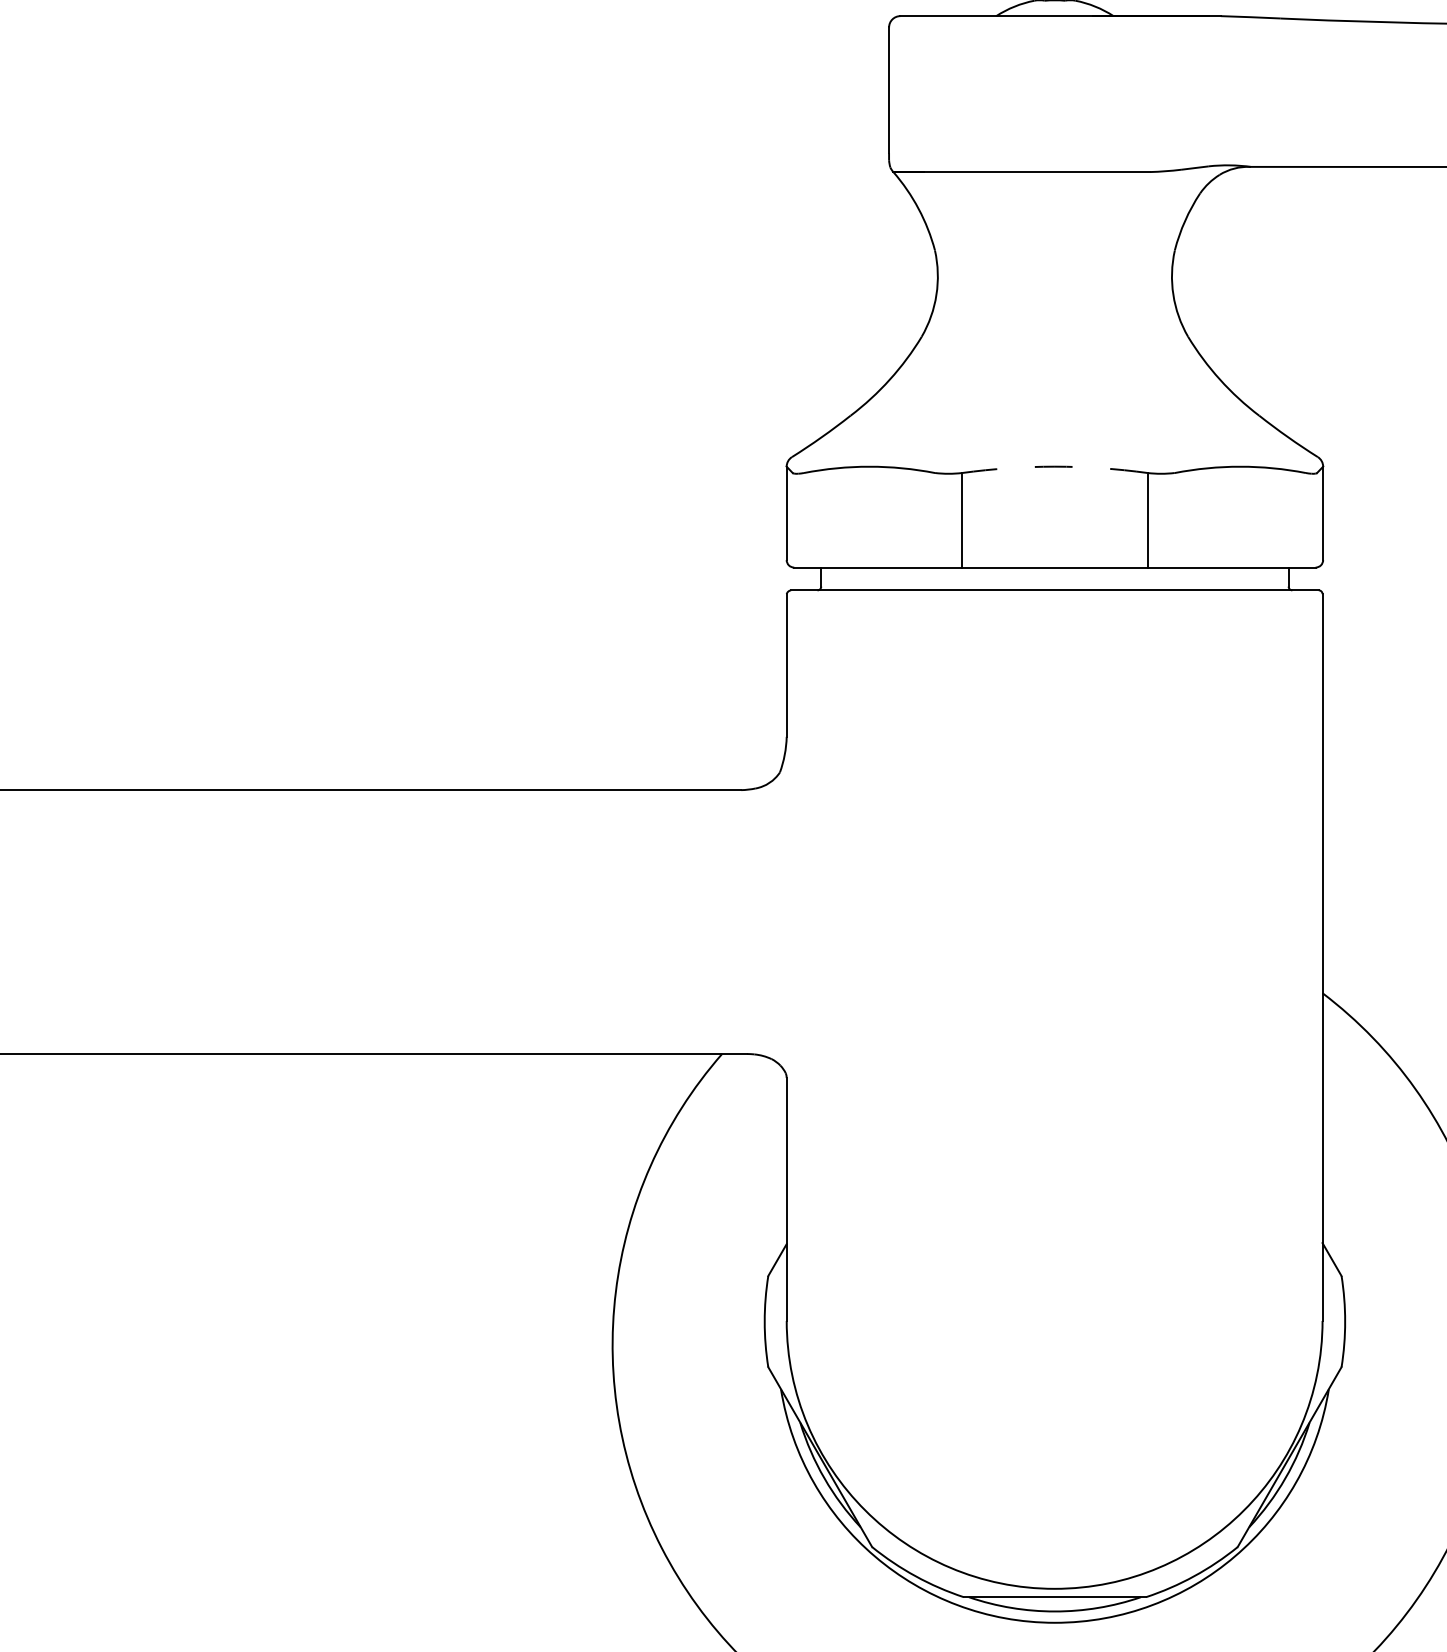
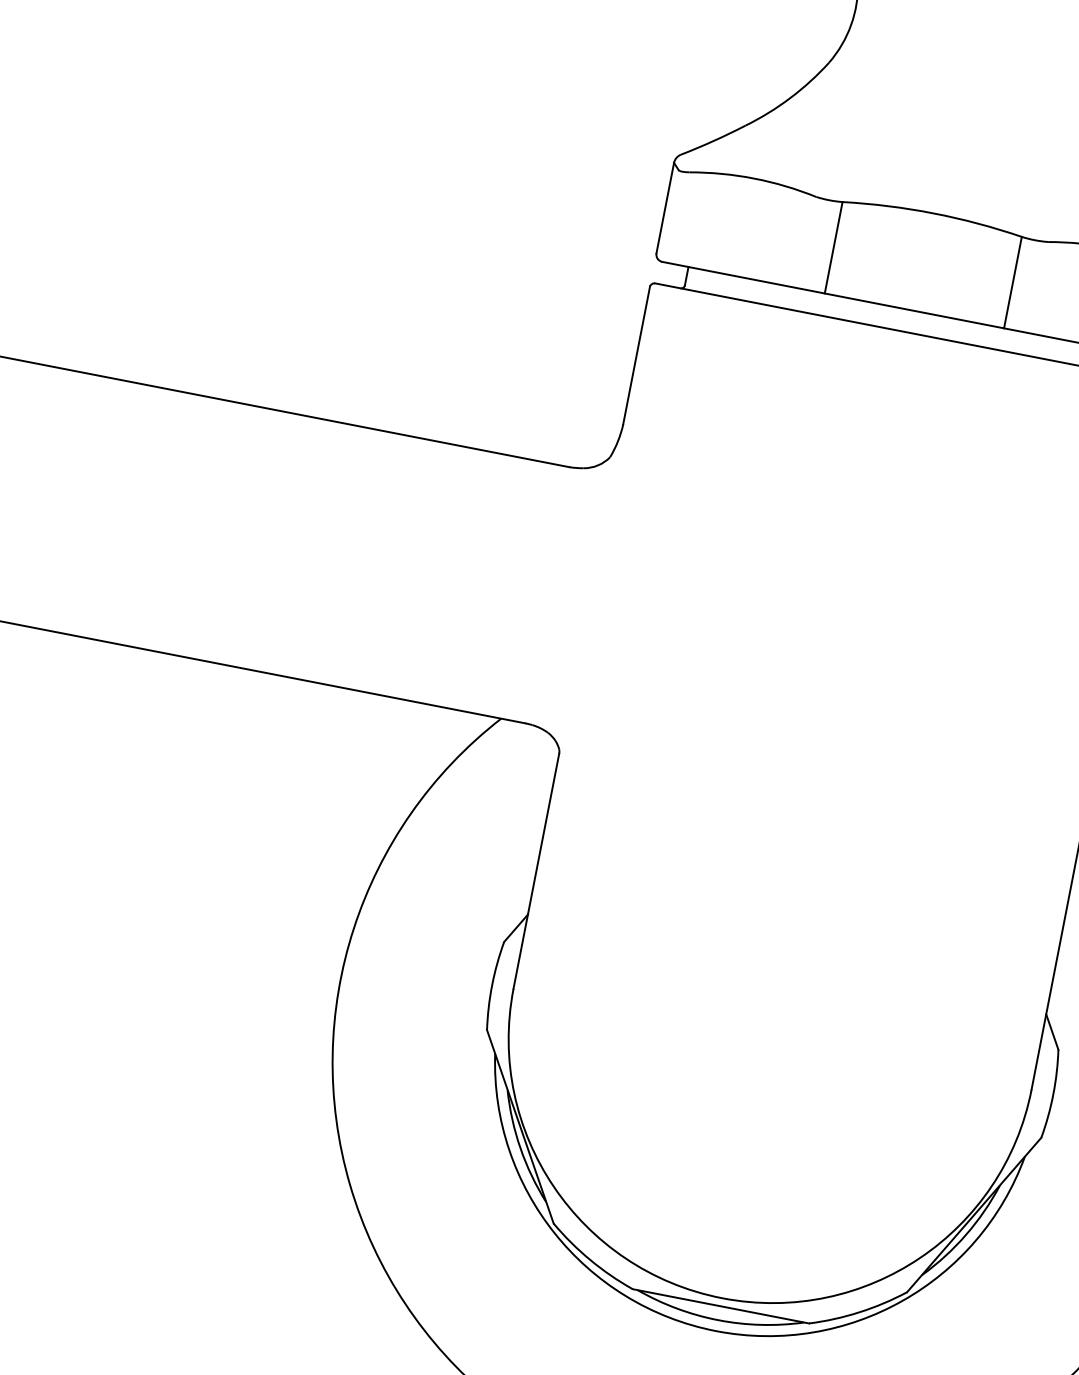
arc: (1054, 466) -> (933, 213), dashed -> solid

